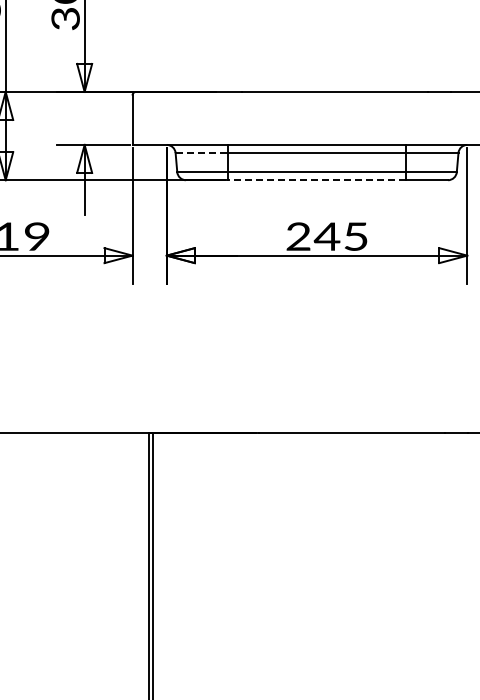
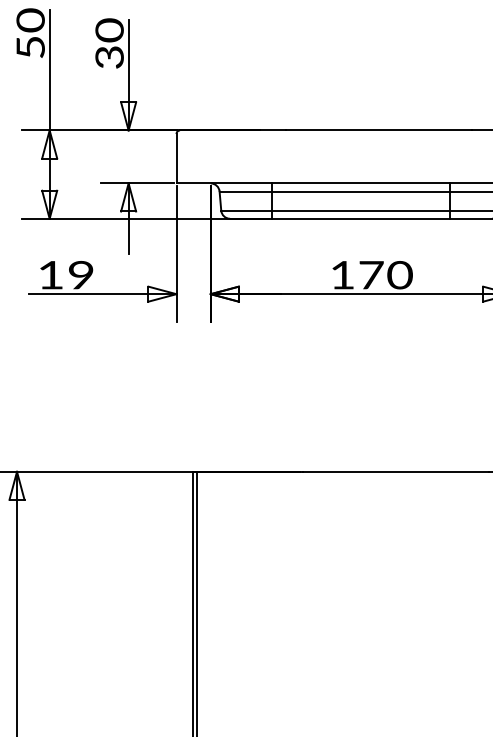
line: (202, 152) -> (246, 191), dashed -> solid
line: (316, 179) -> (360, 218), dashed -> solid
text: (327, 236) -> (371, 275), 245 -> 170

